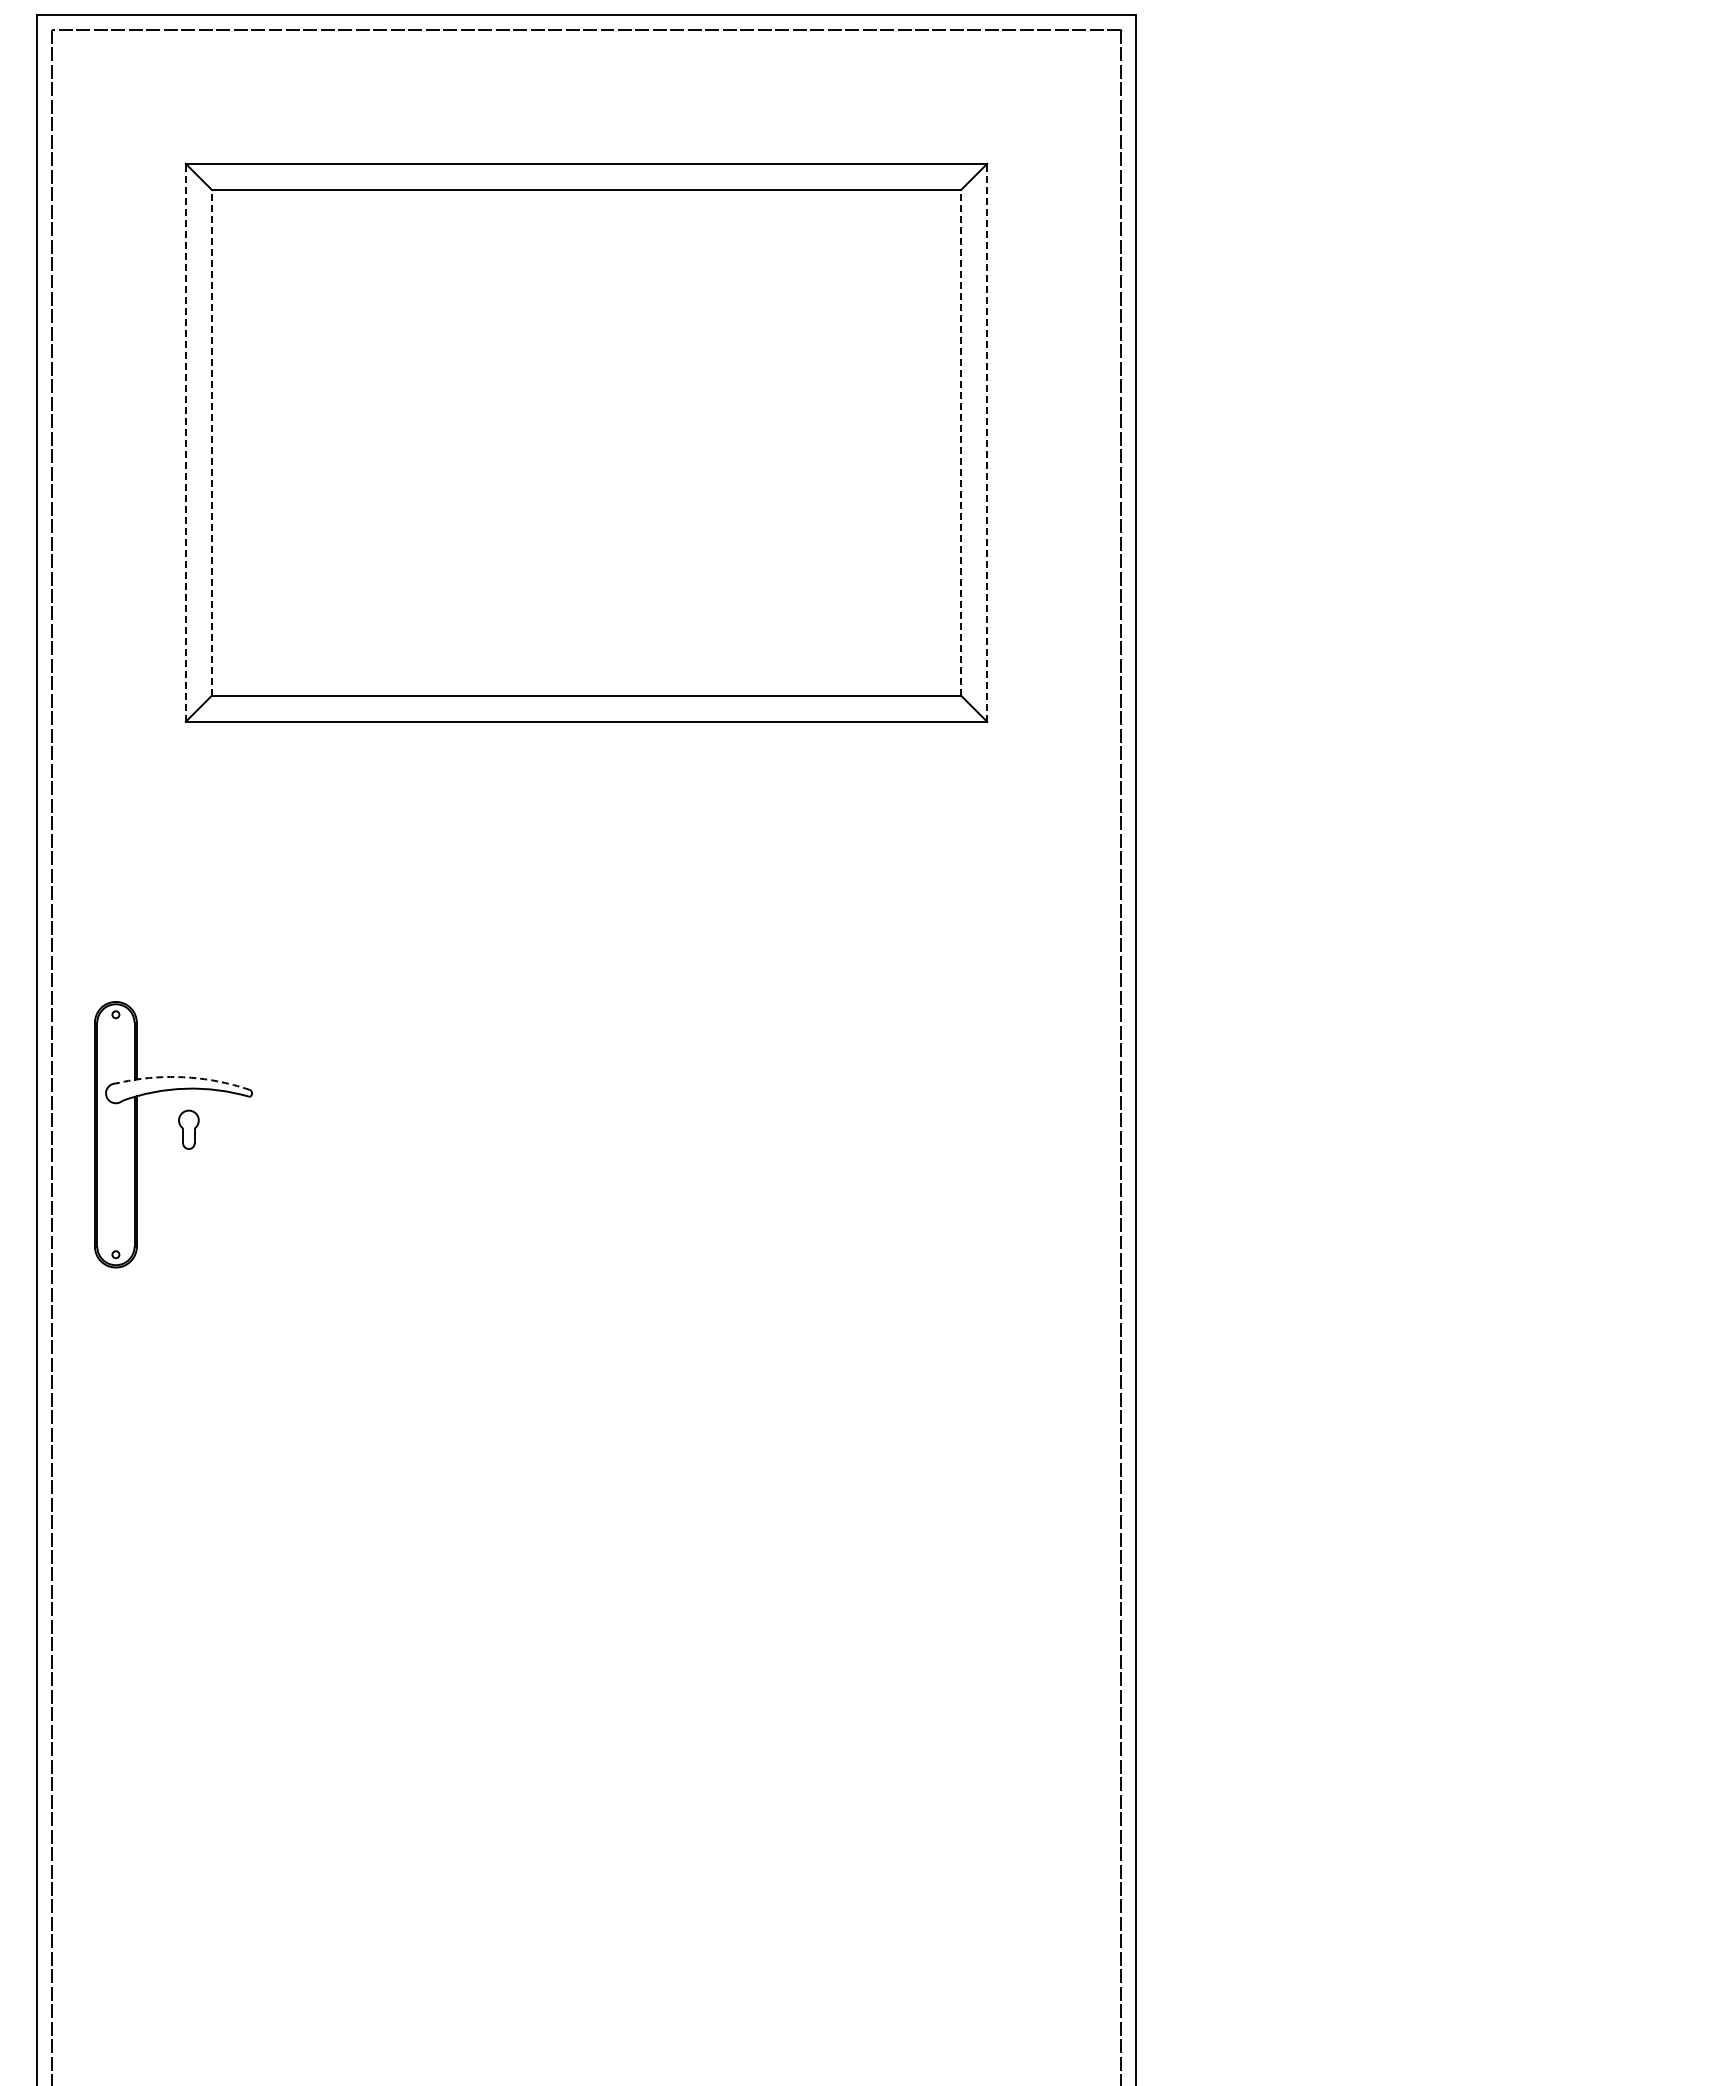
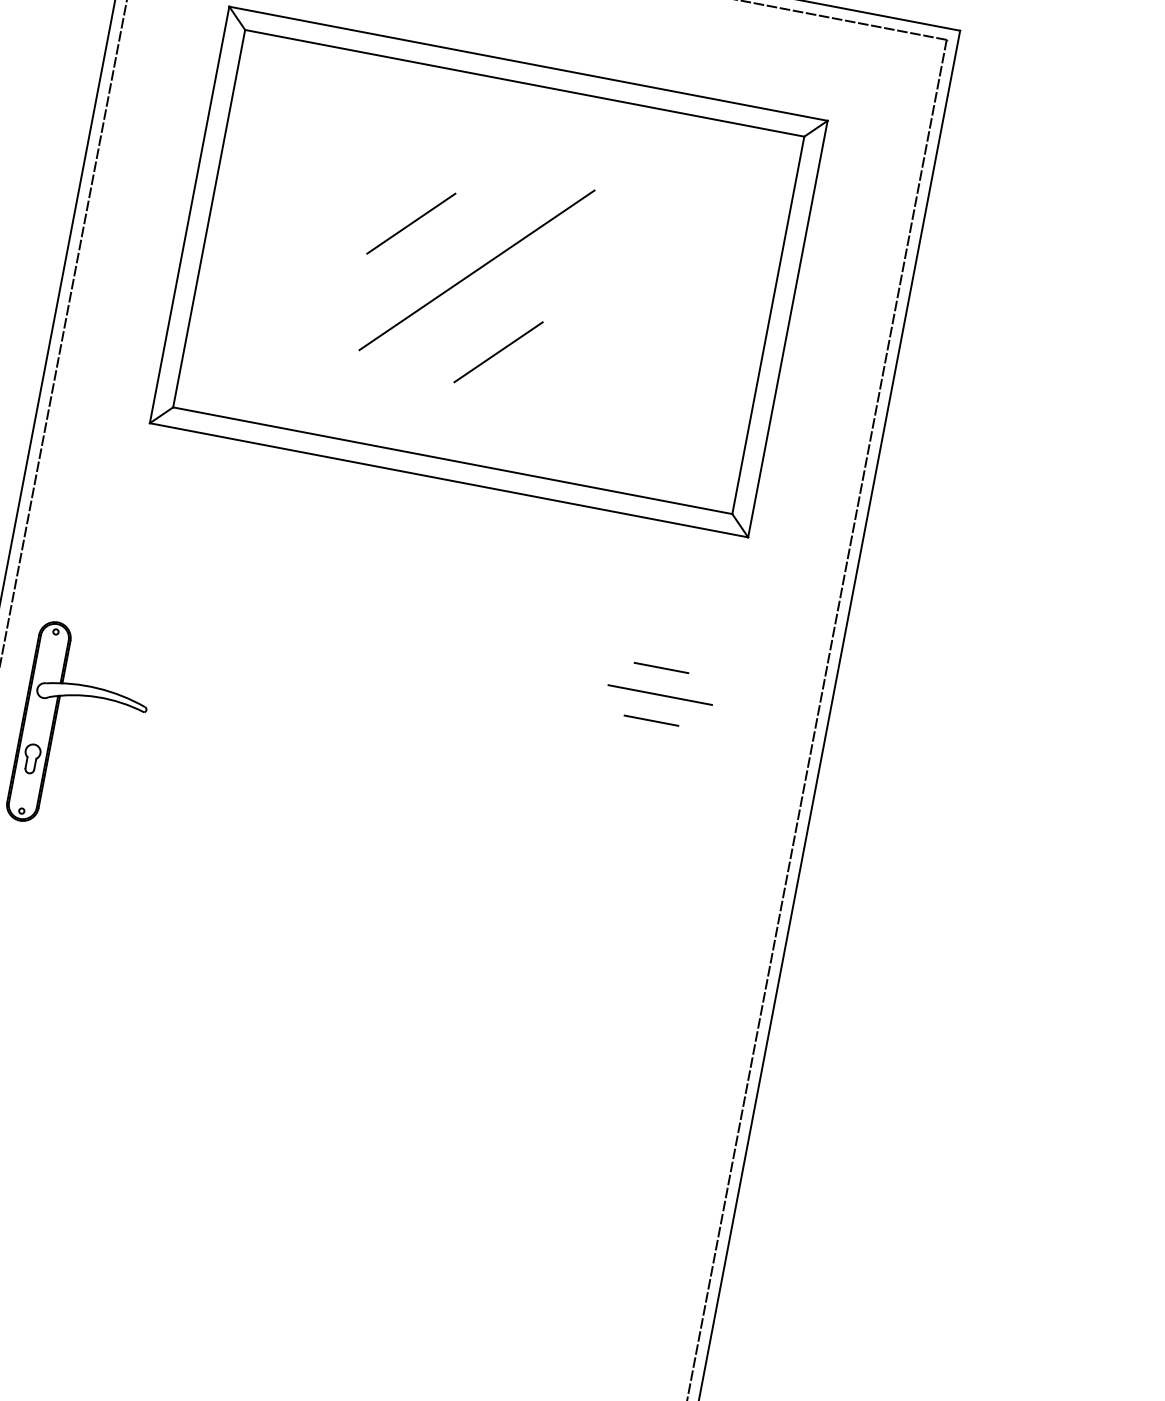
line: (474, 399) -> (411, 223), added
line: (185, 442) -> (189, 214), dashed -> solid
line: (212, 442) -> (209, 218), dashed -> solid
line: (961, 442) -> (768, 325), dashed -> solid
line: (987, 442) -> (788, 328), dashed -> solid
line: (570, 443) -> (476, 270), added
line: (618, 543) -> (498, 351), added
line: (907, 912) -> (661, 668), added
line: (912, 947) -> (660, 695), added
line: (907, 982) -> (651, 720), added
arc: (183, 1077) -> (97, 688), dashed -> solid
part: (188, 1129) -> (31, 758), moved

